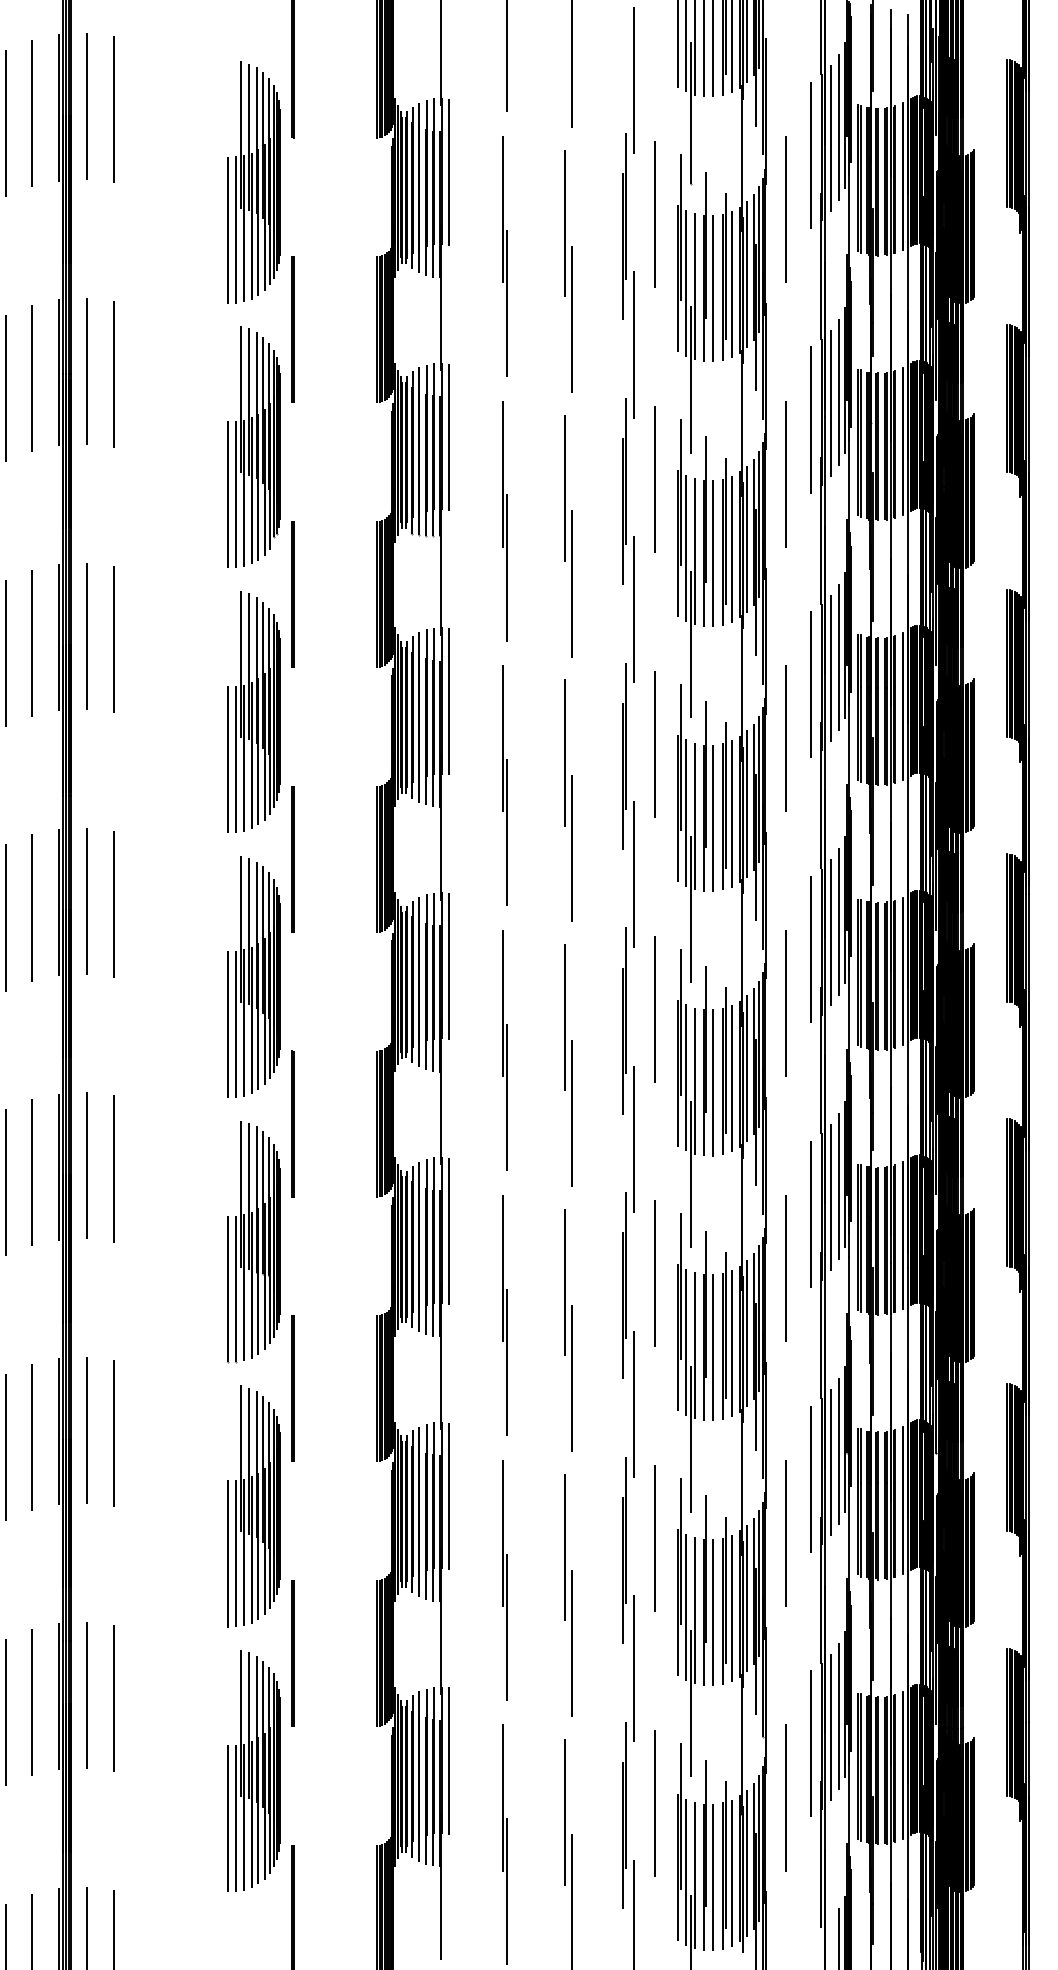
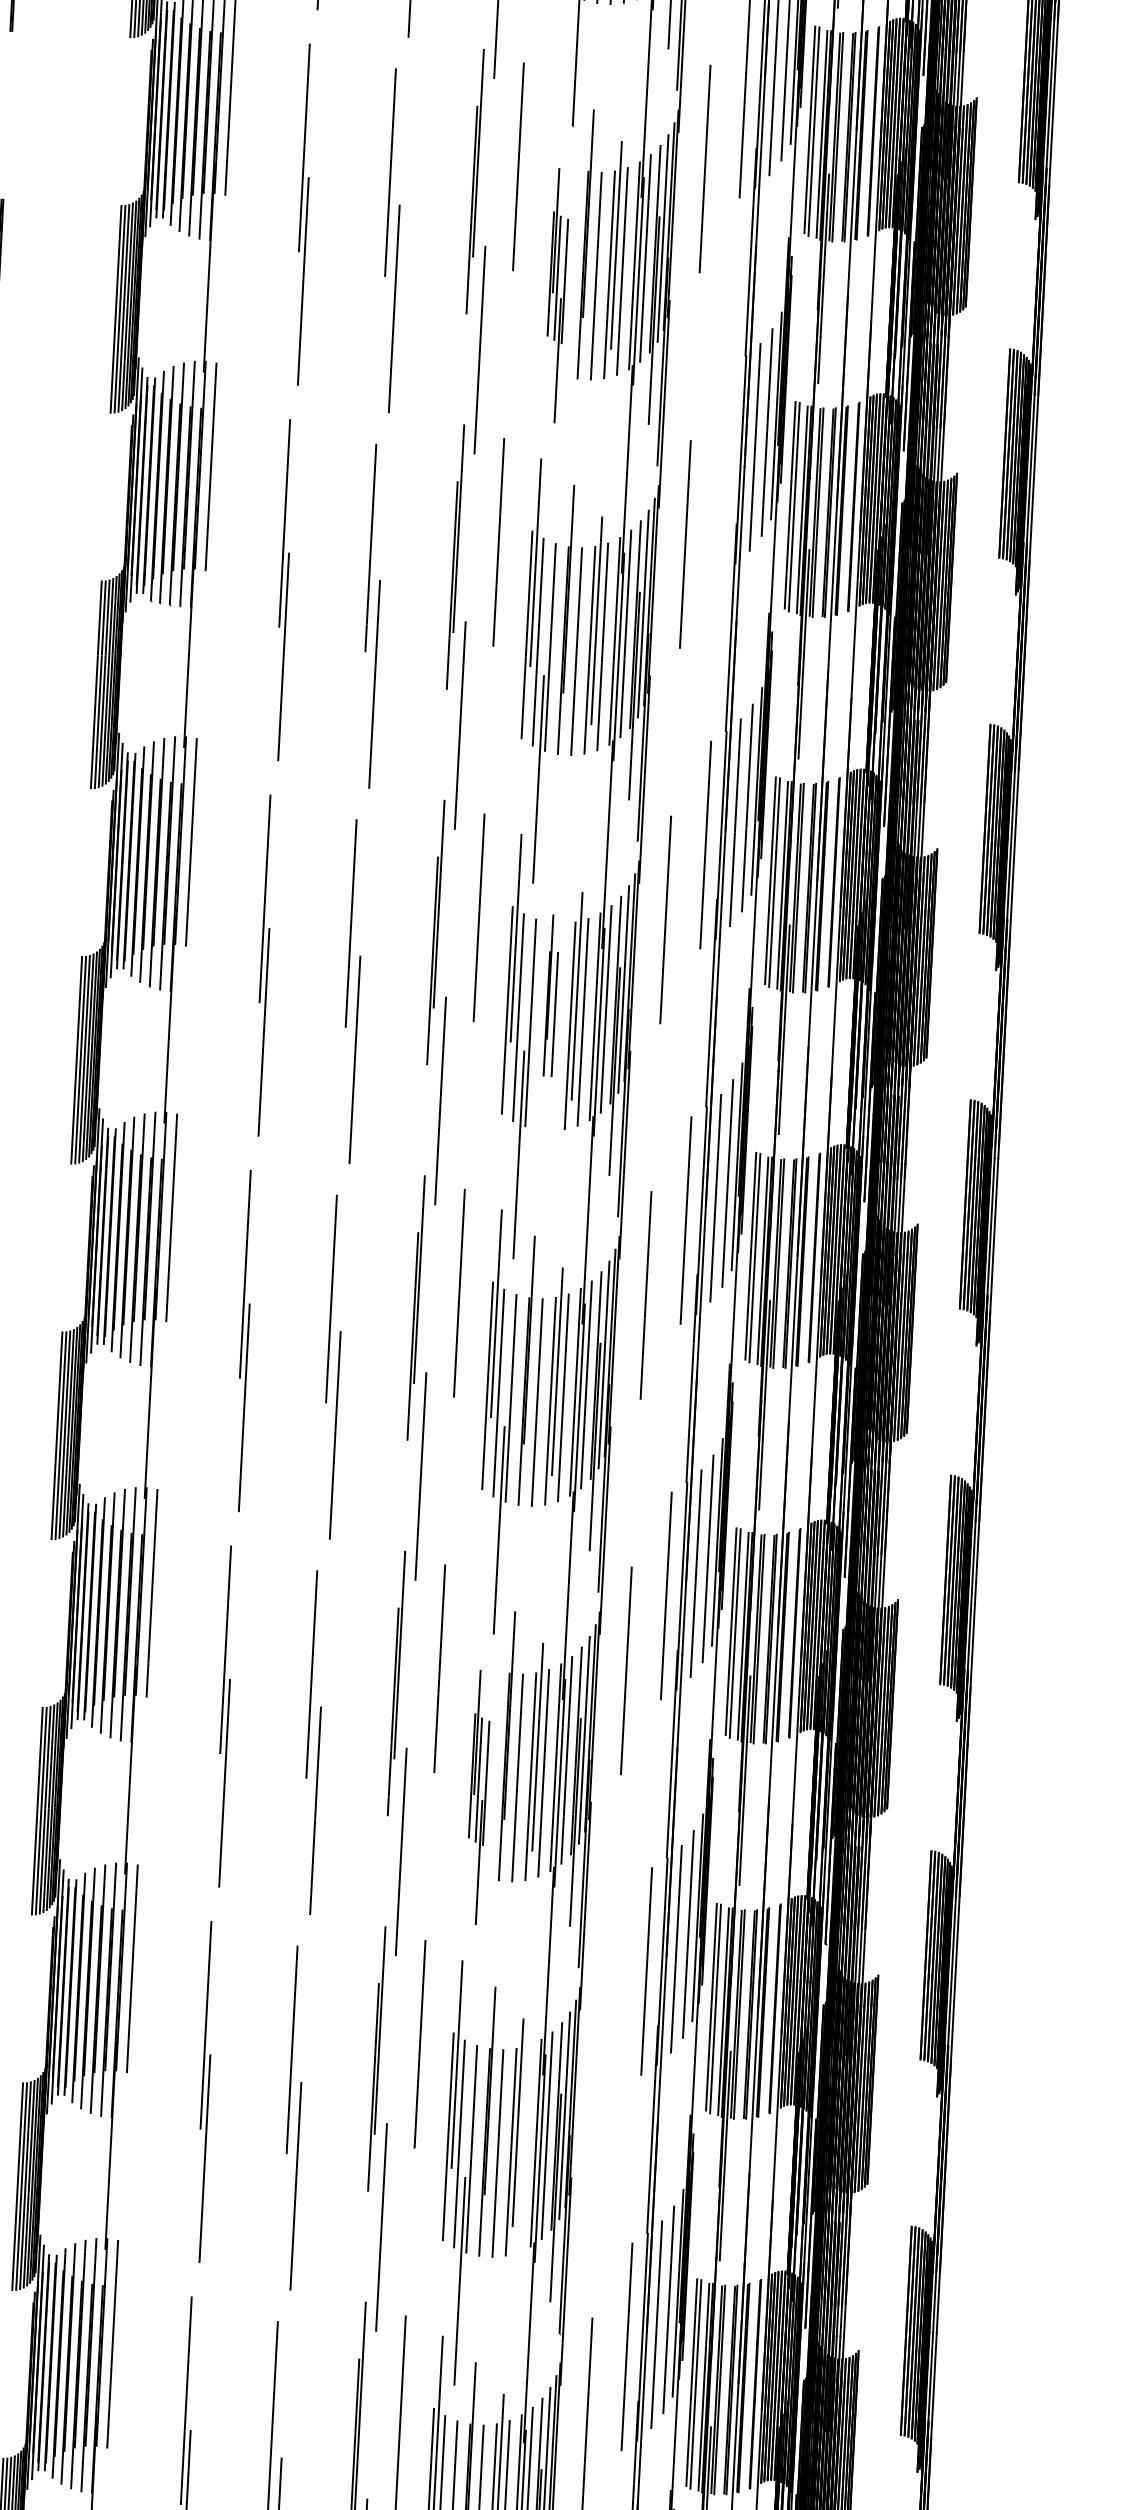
part: (686, 303) -> (557, 295), size x0.6
line: (811, 419) -> (725, 468), removed
part: (708, 796) -> (551, 995), size x0.6
part: (686, 1362) -> (478, 1796), size x0.6
line: (785, 1532) -> (606, 2045), removed
line: (731, 1607) -> (524, 2147), removed

